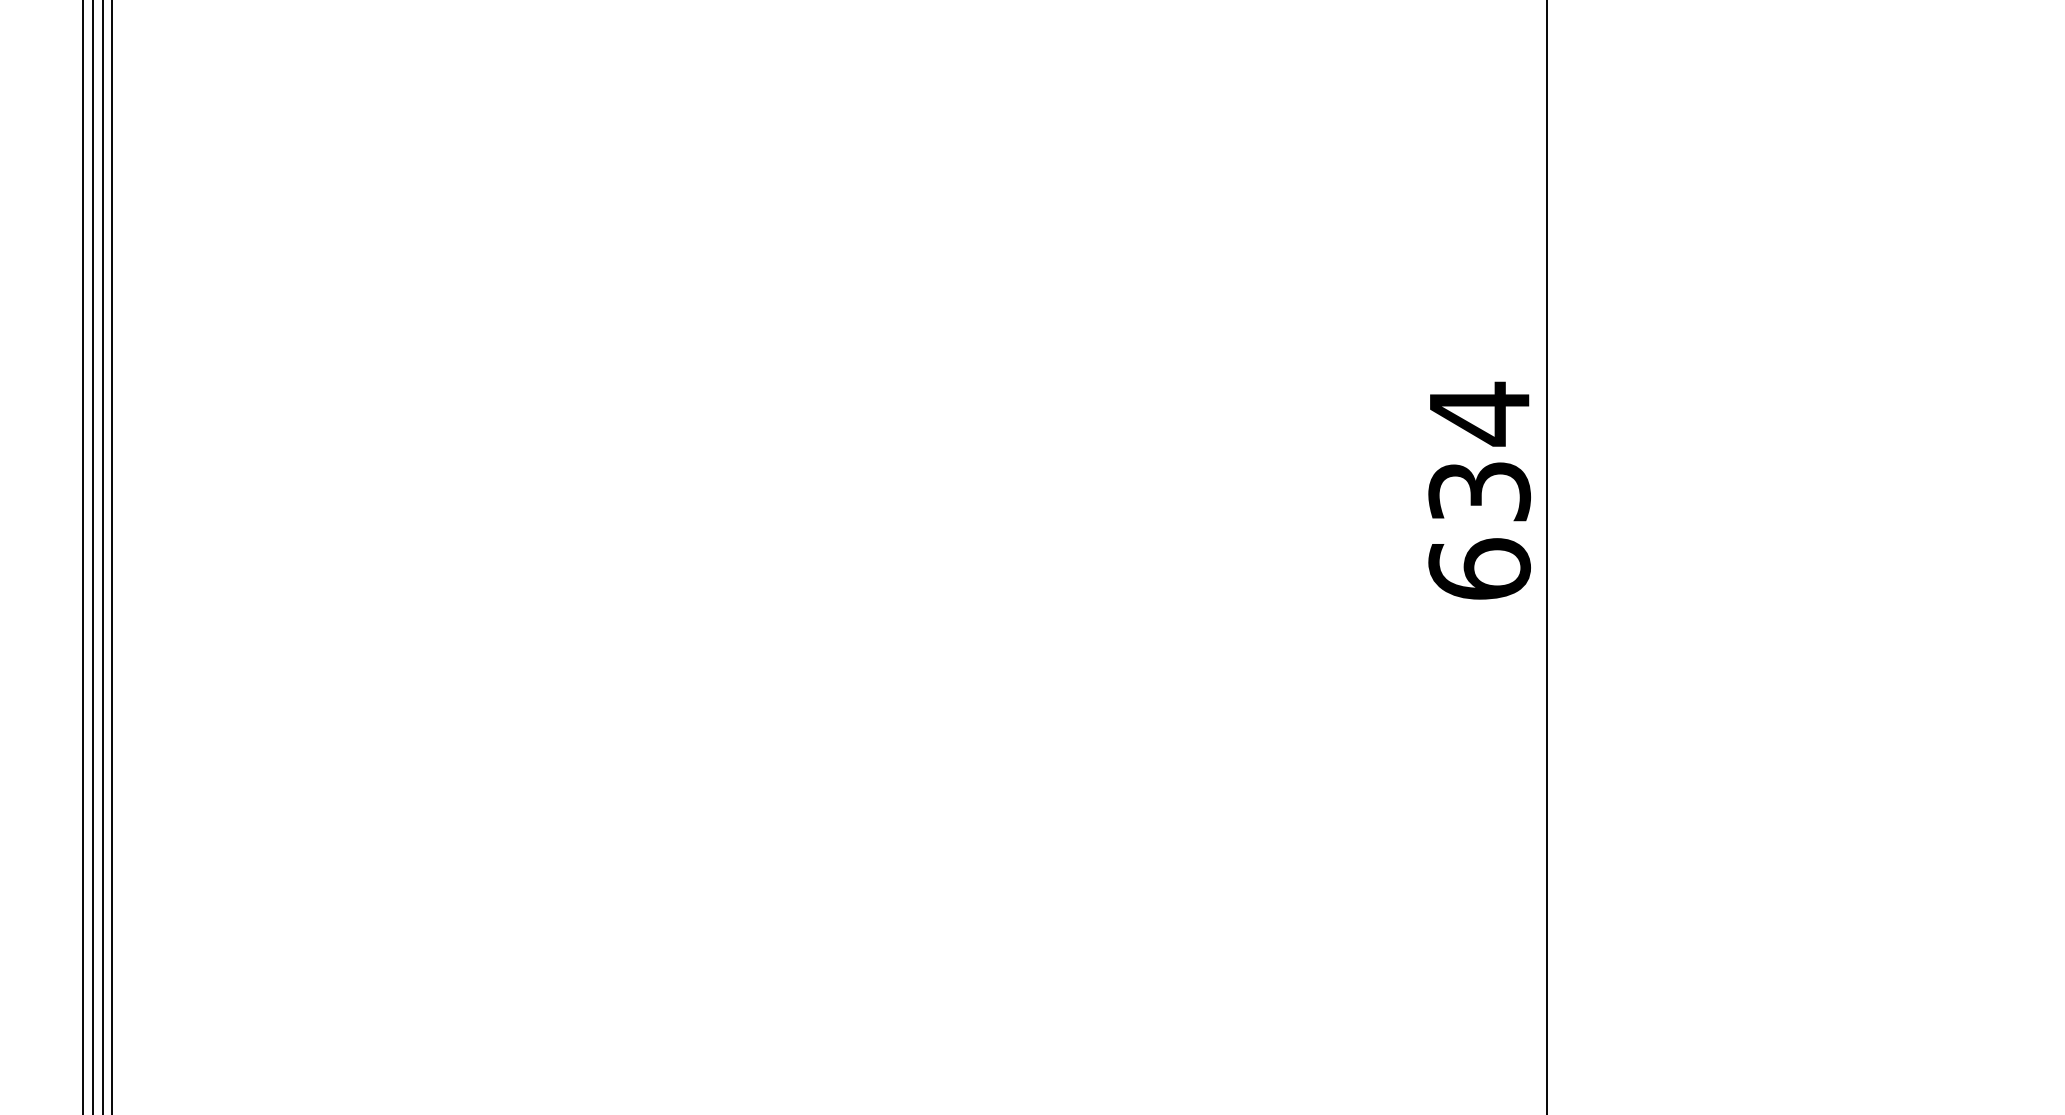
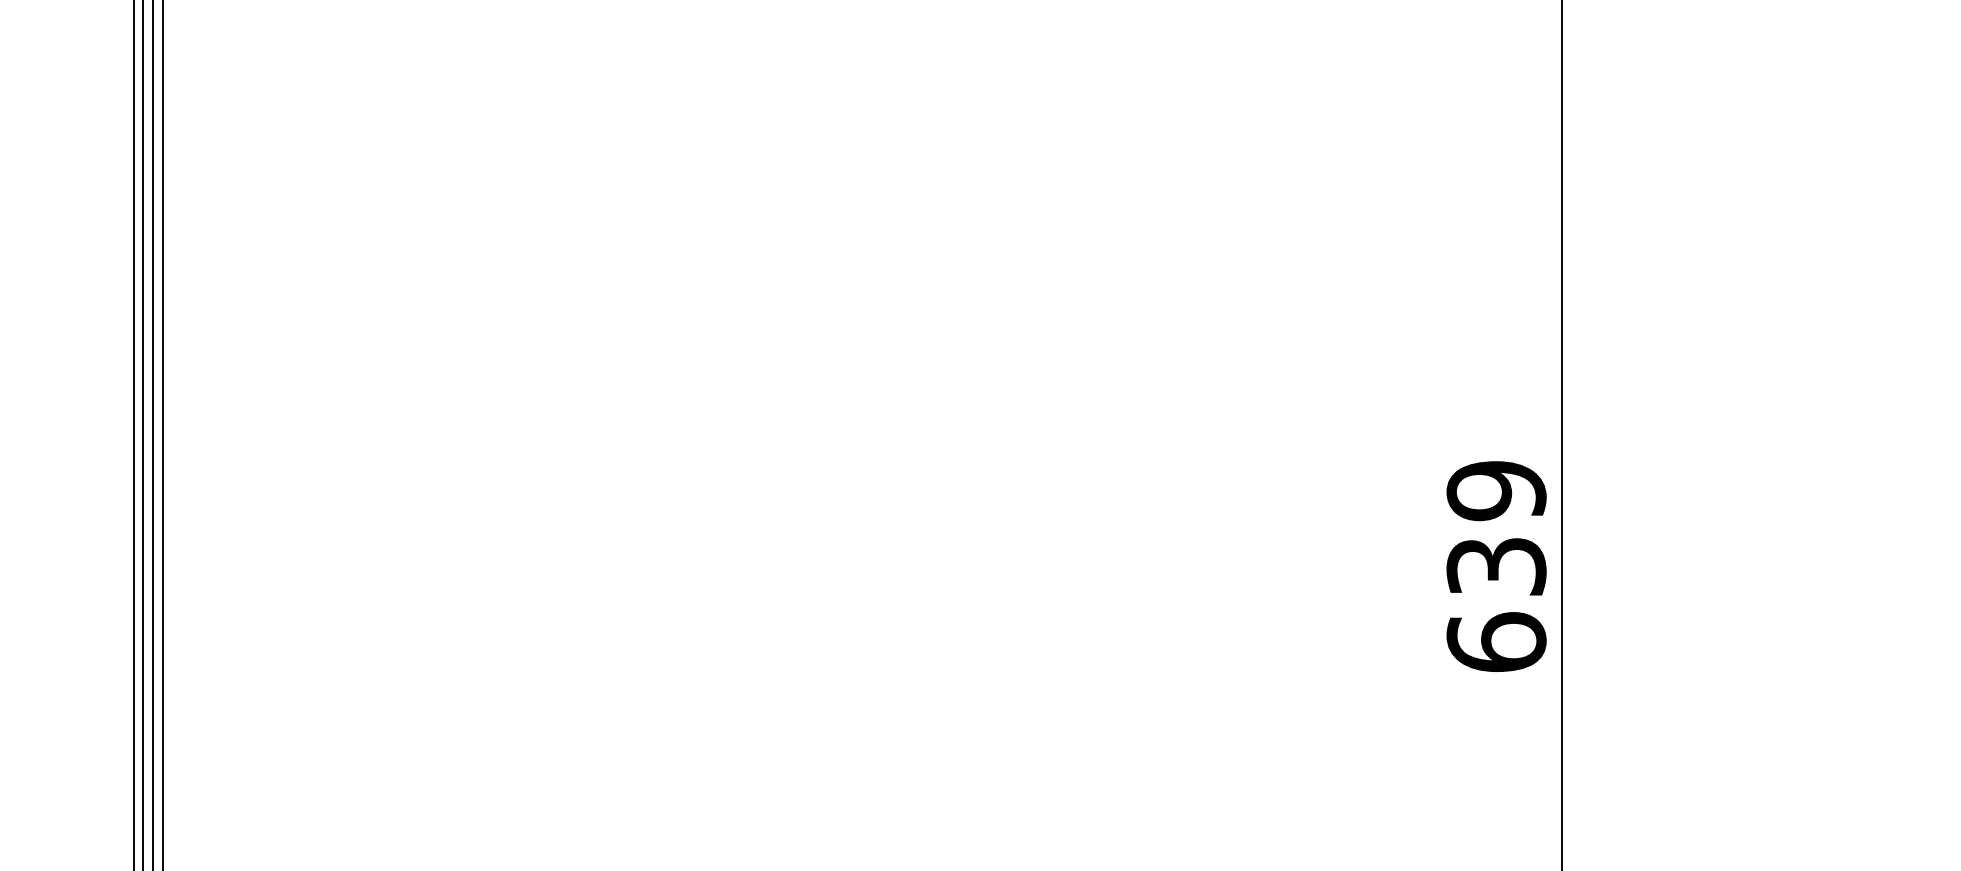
text: (1479, 413) -> (1496, 490), 634 -> 639

